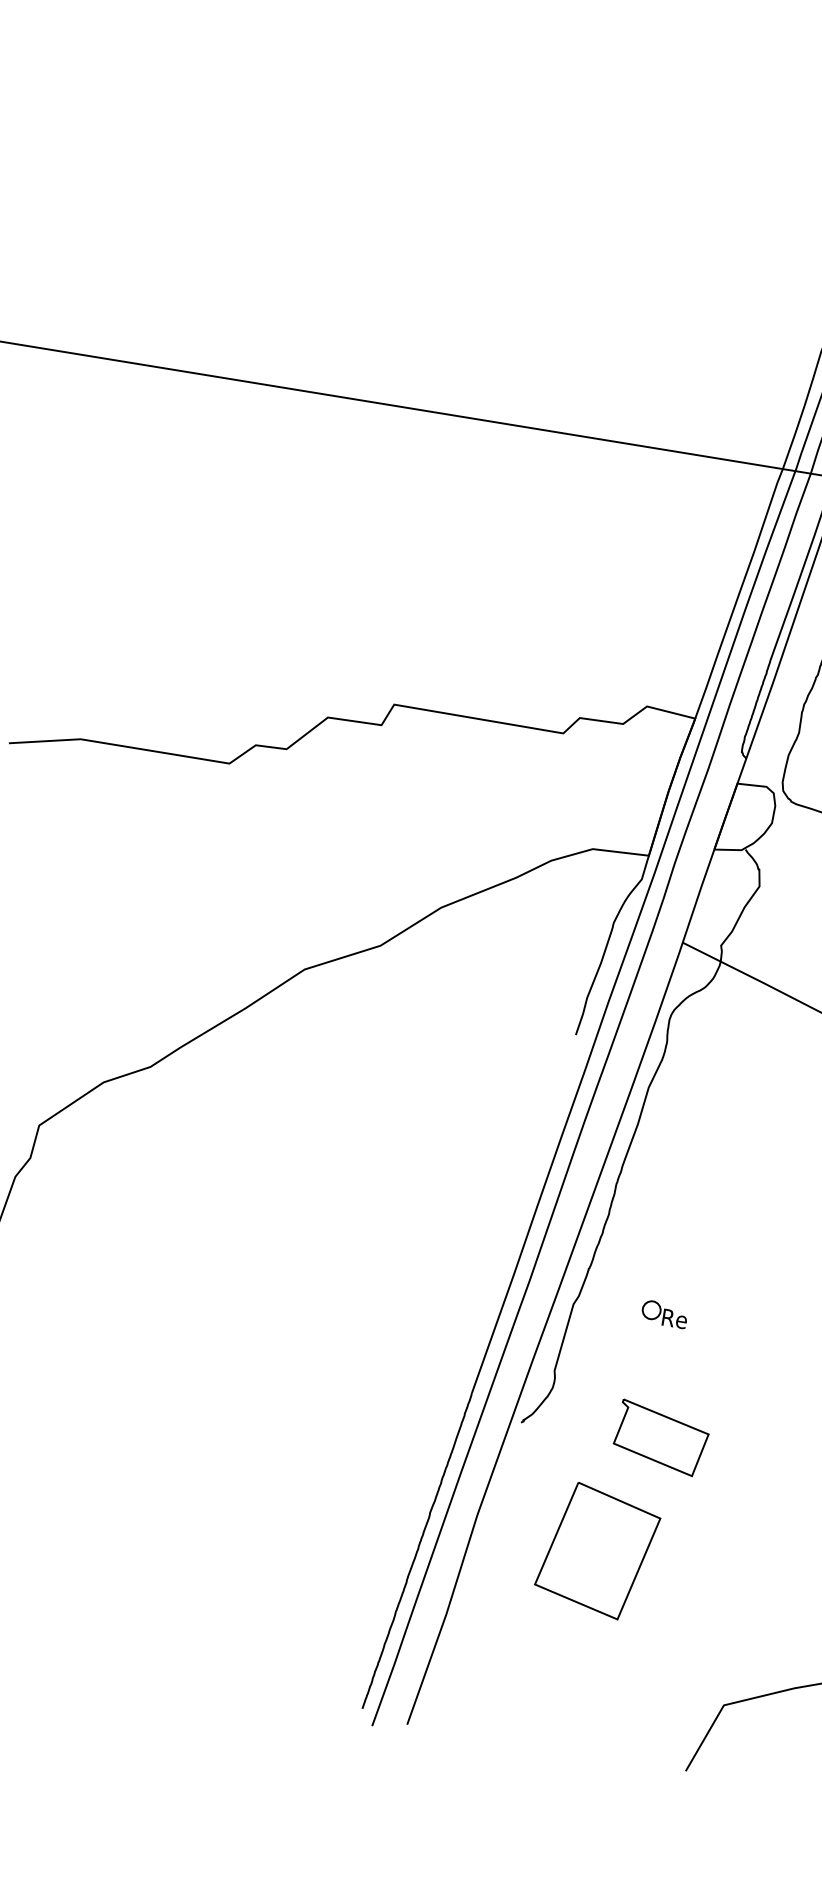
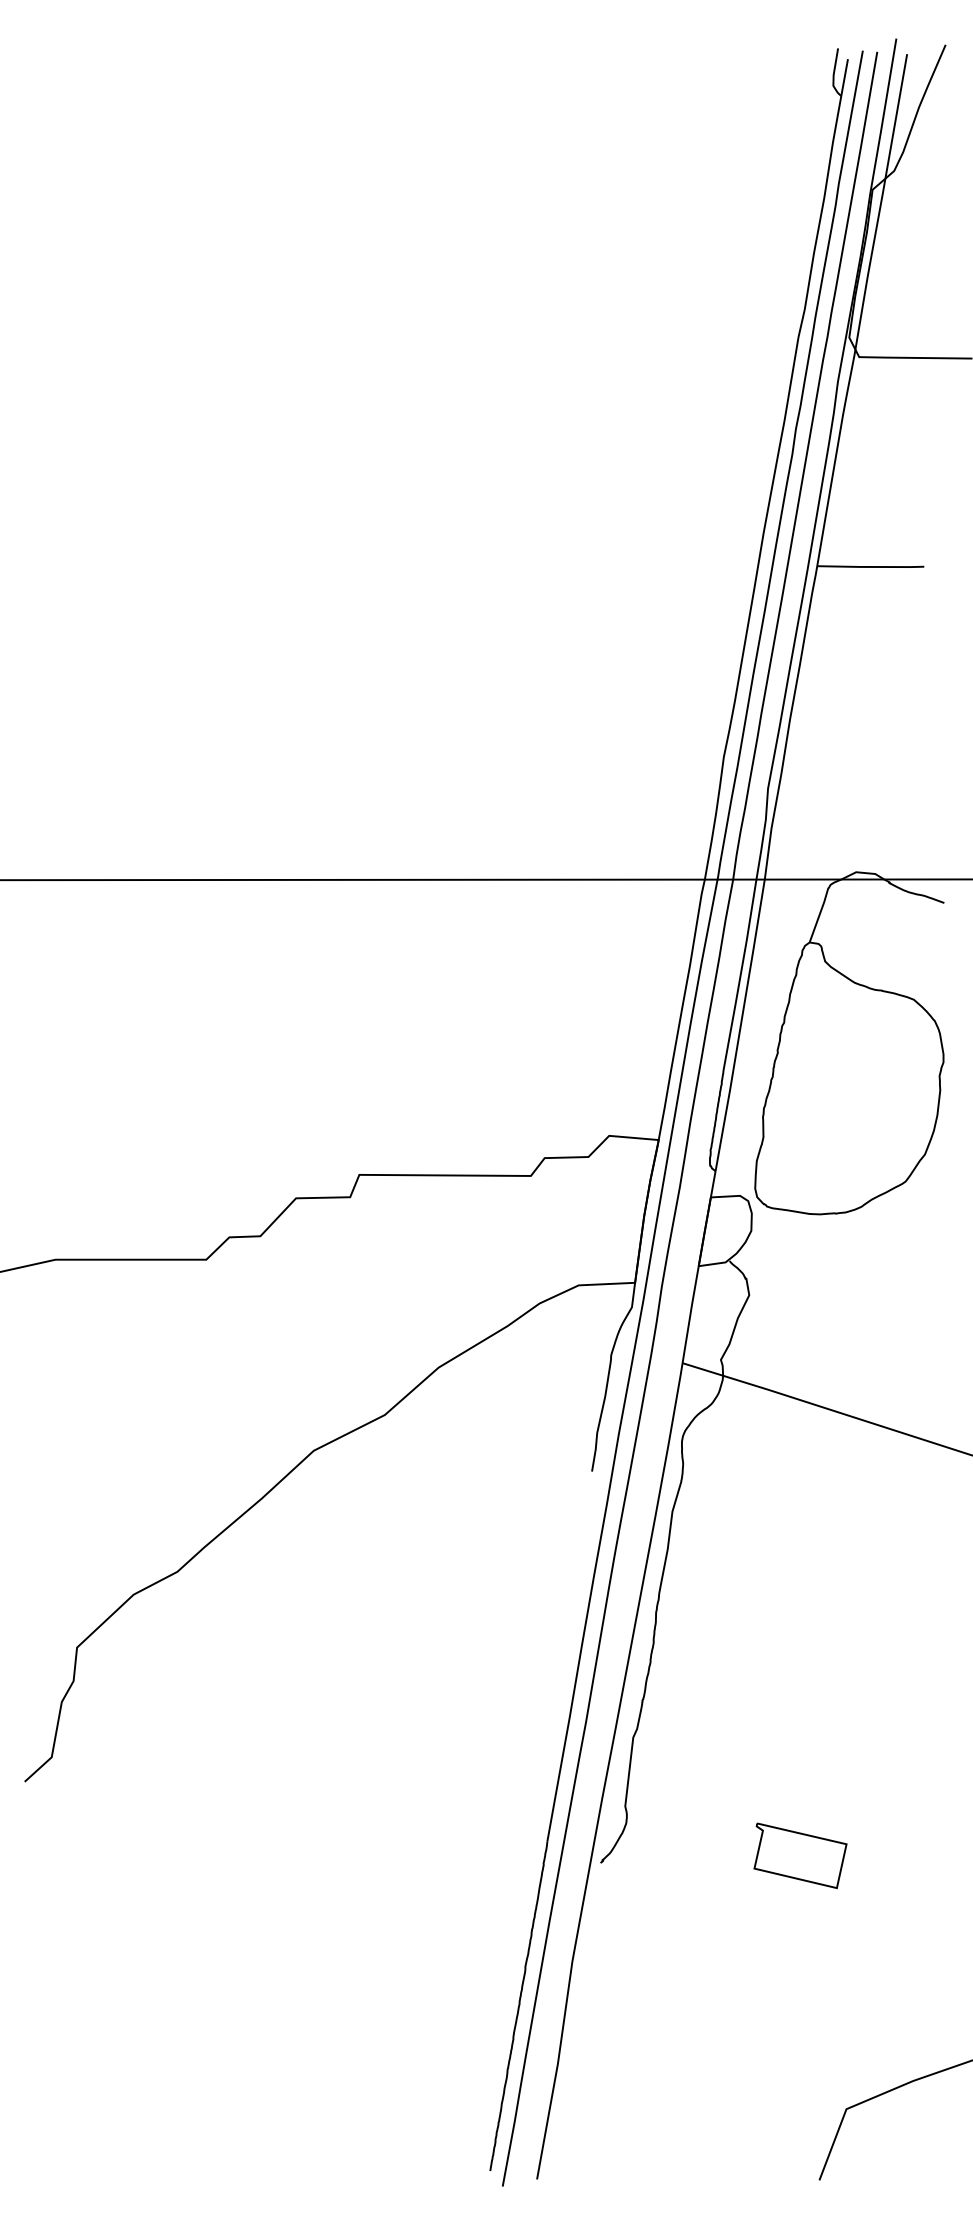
part: (664, 1313) -> (724, 1732), removed
part: (661, 1438) -> (800, 1855), moved
part: (597, 1551) -> (696, 1977), removed

